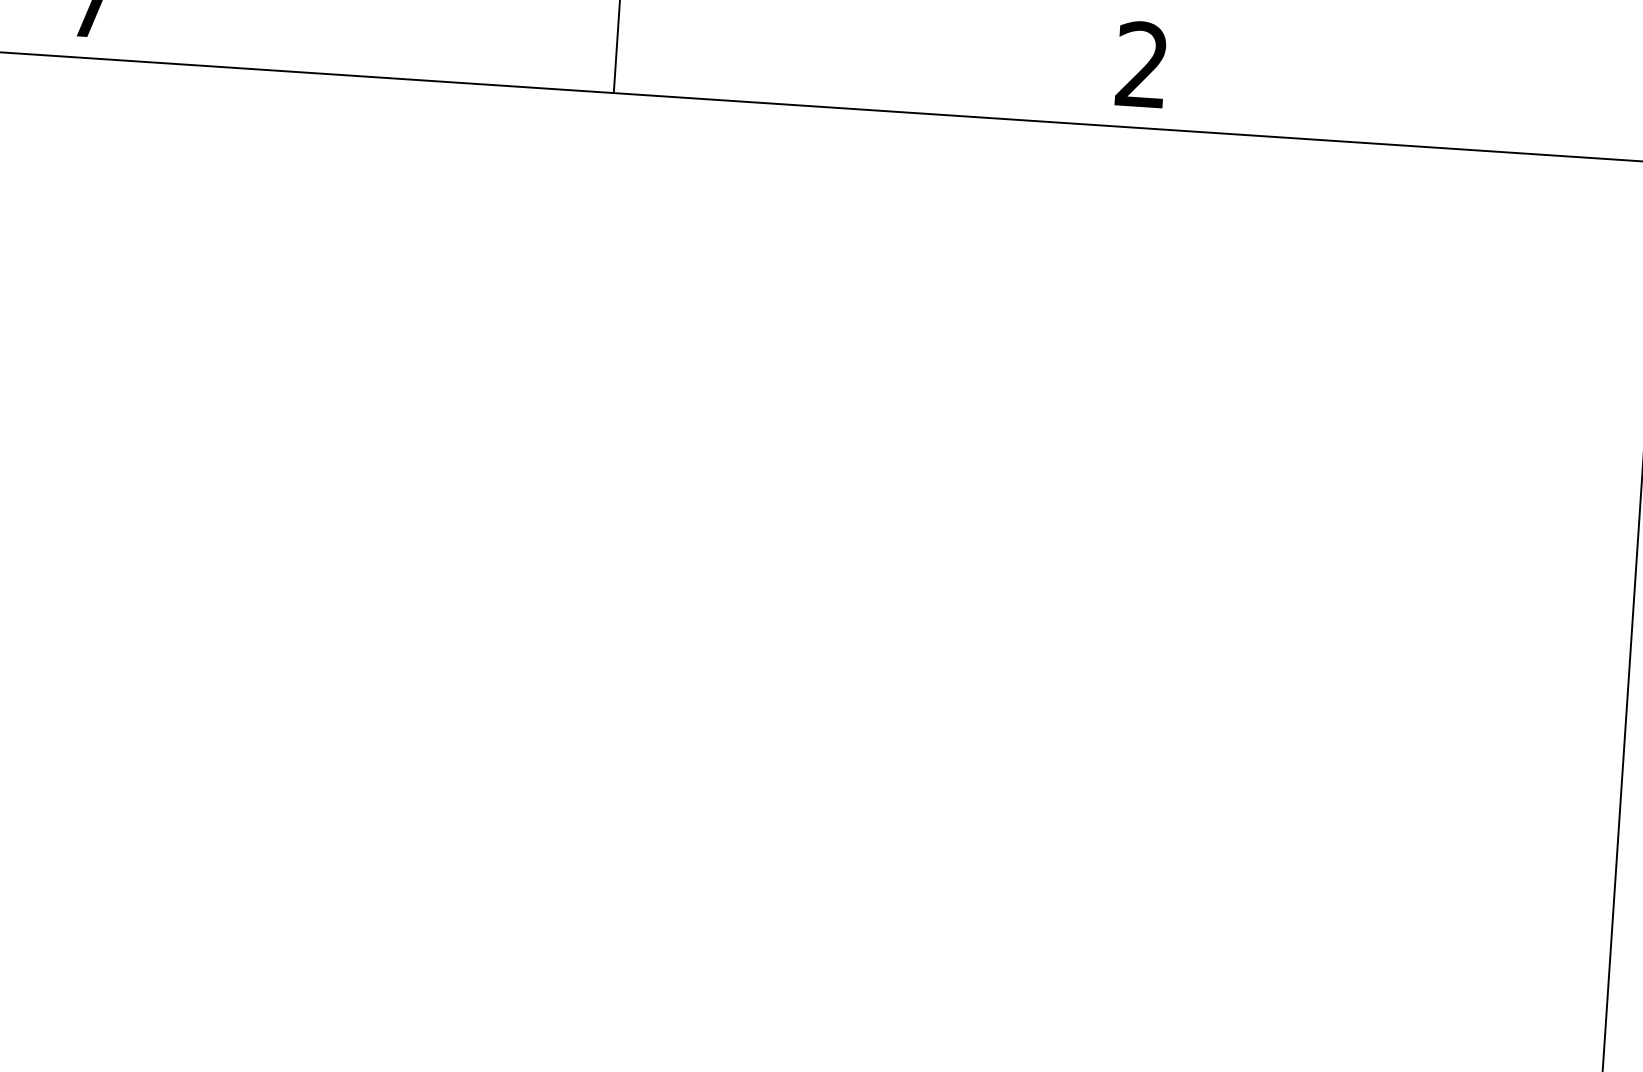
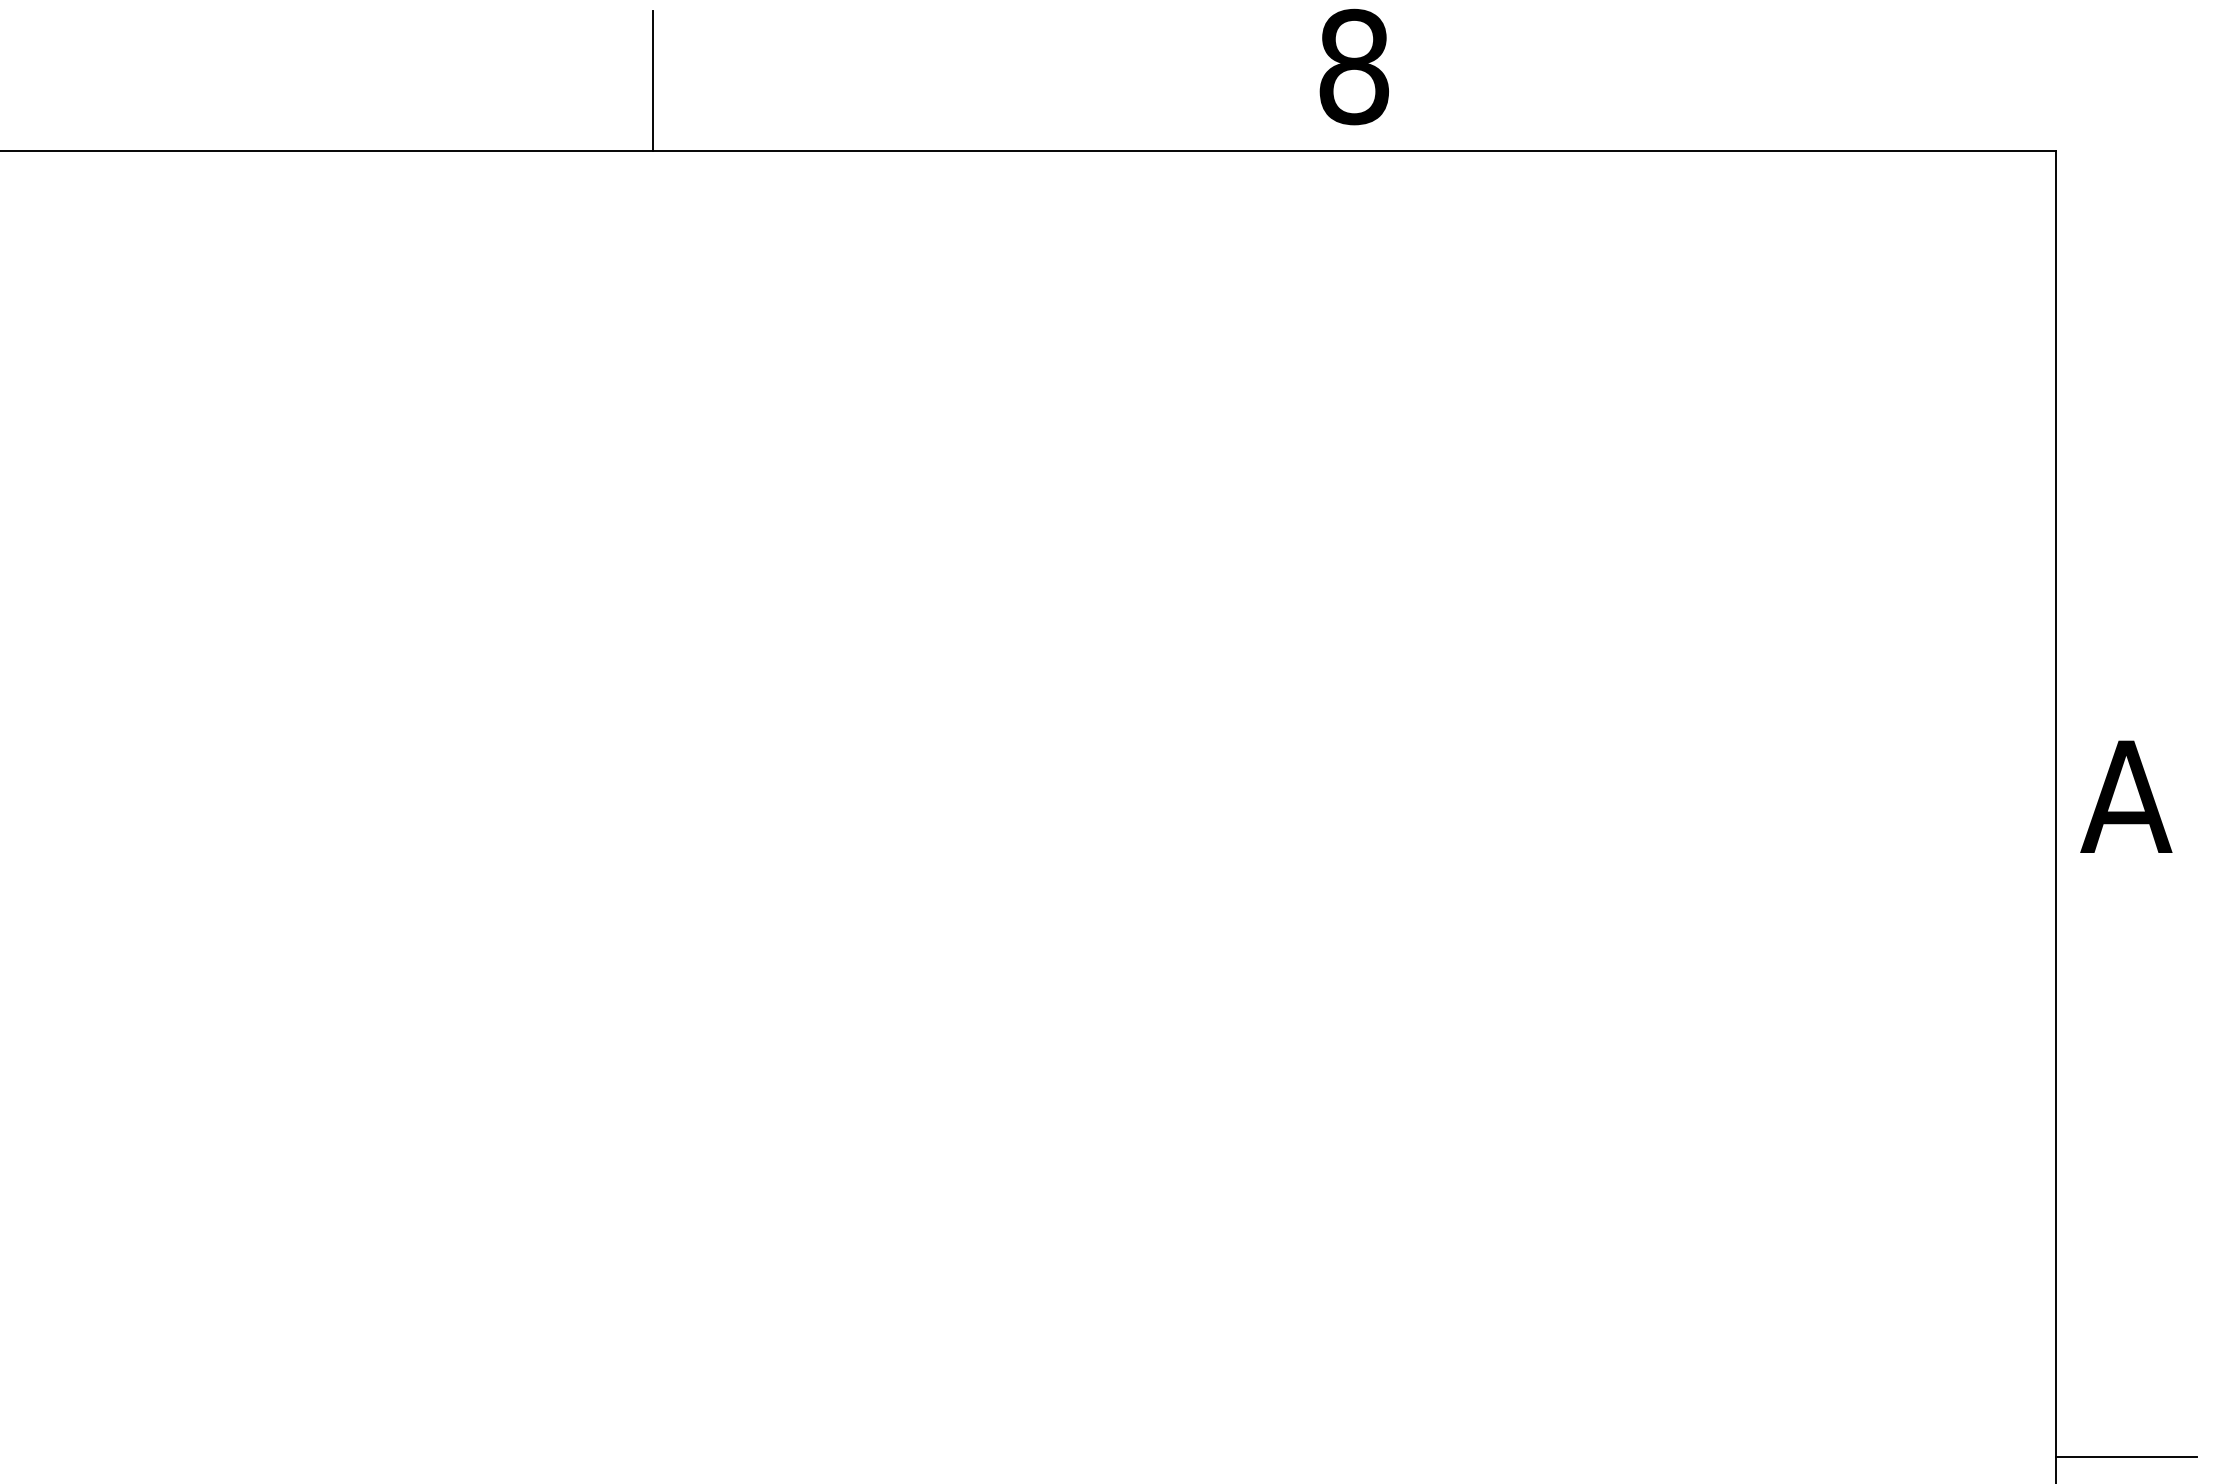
text: (1141, 64) -> (1353, 66), 2 -> 8

